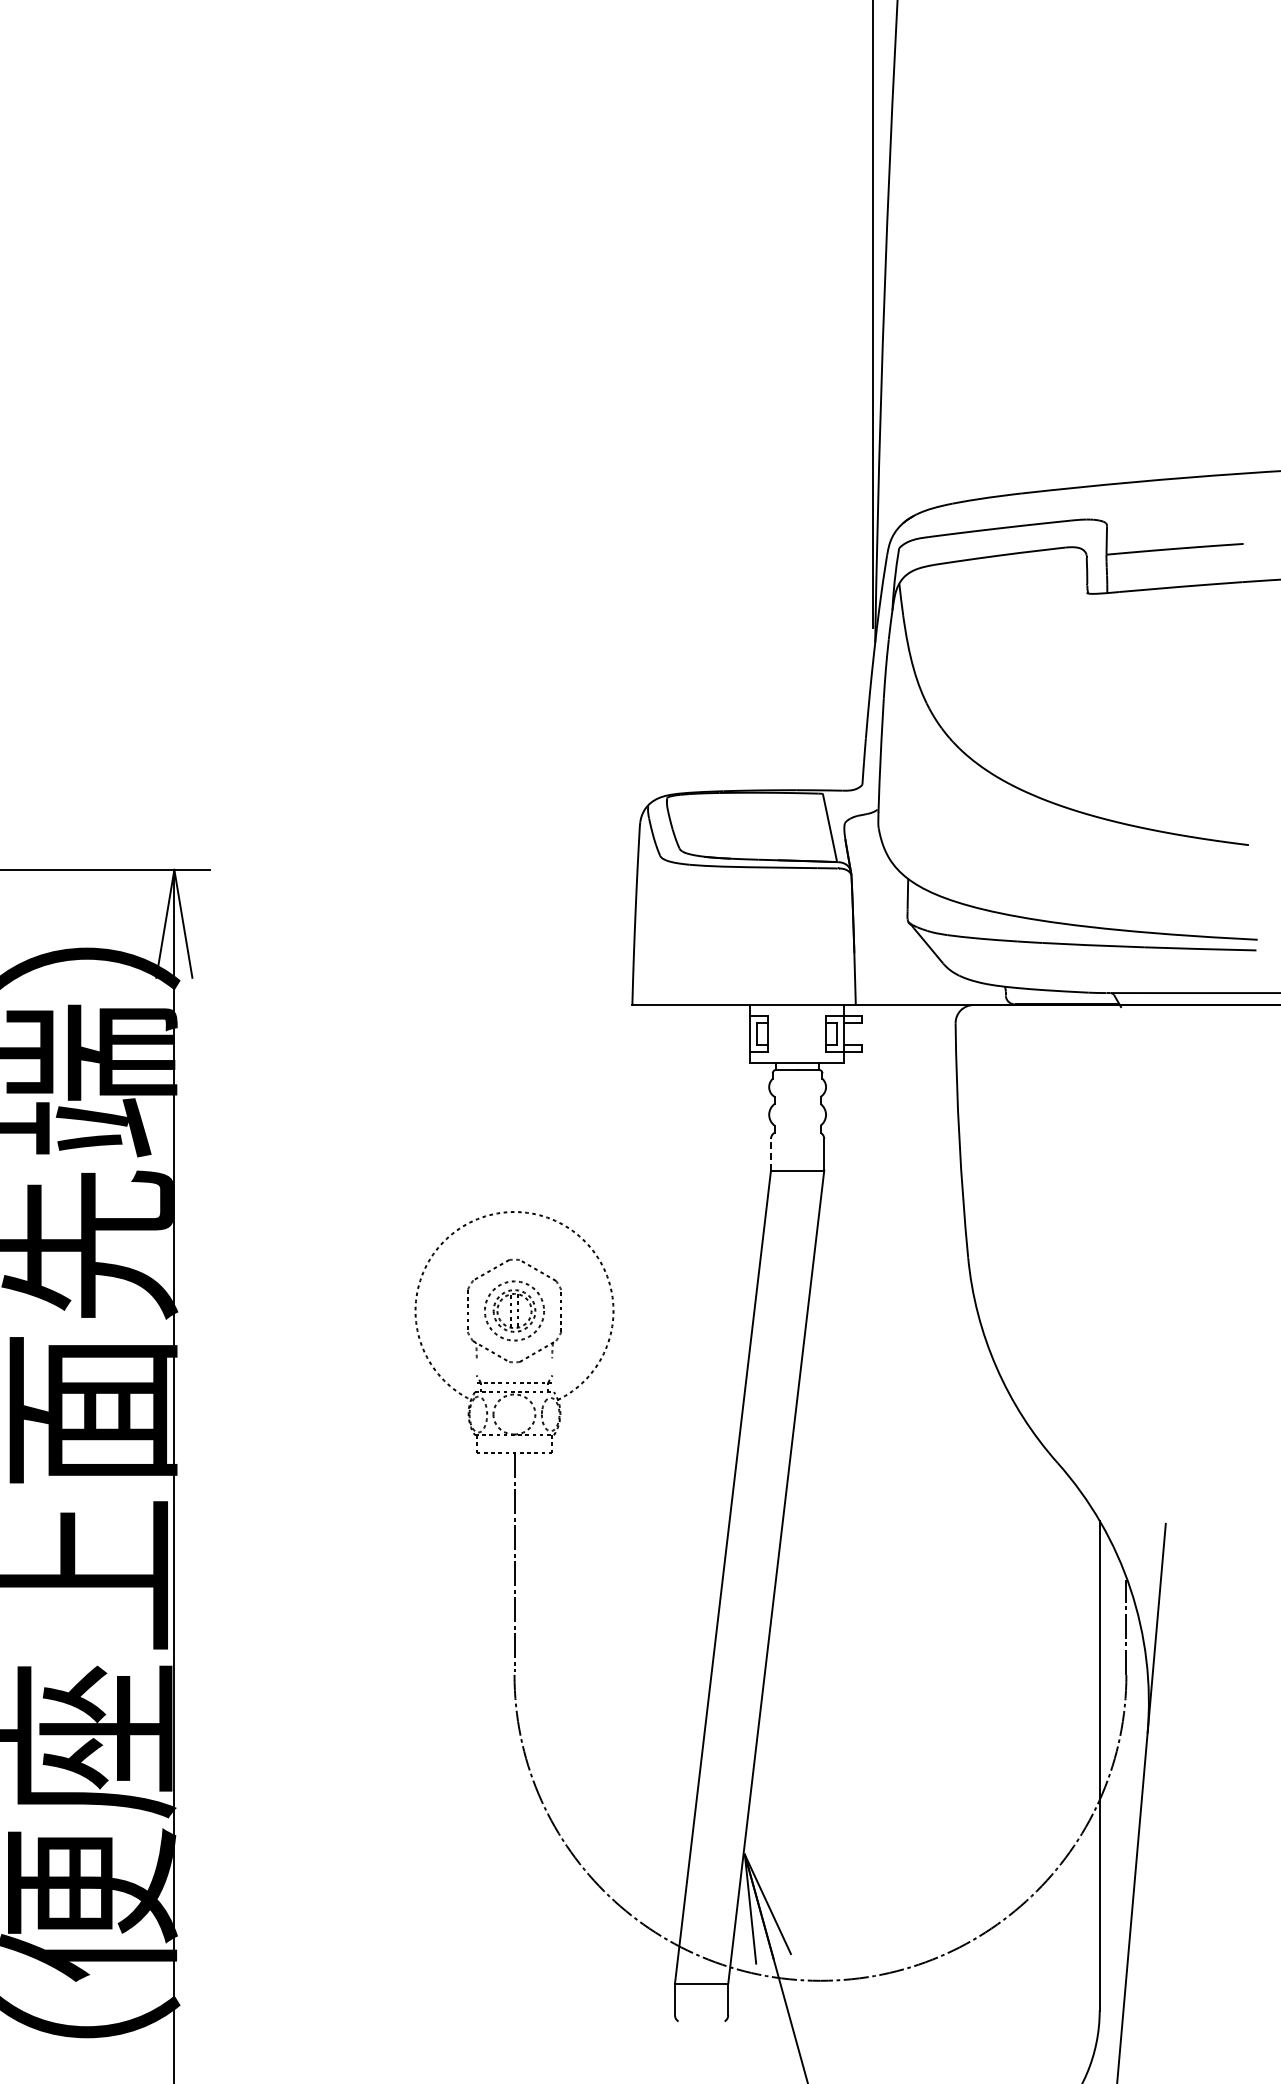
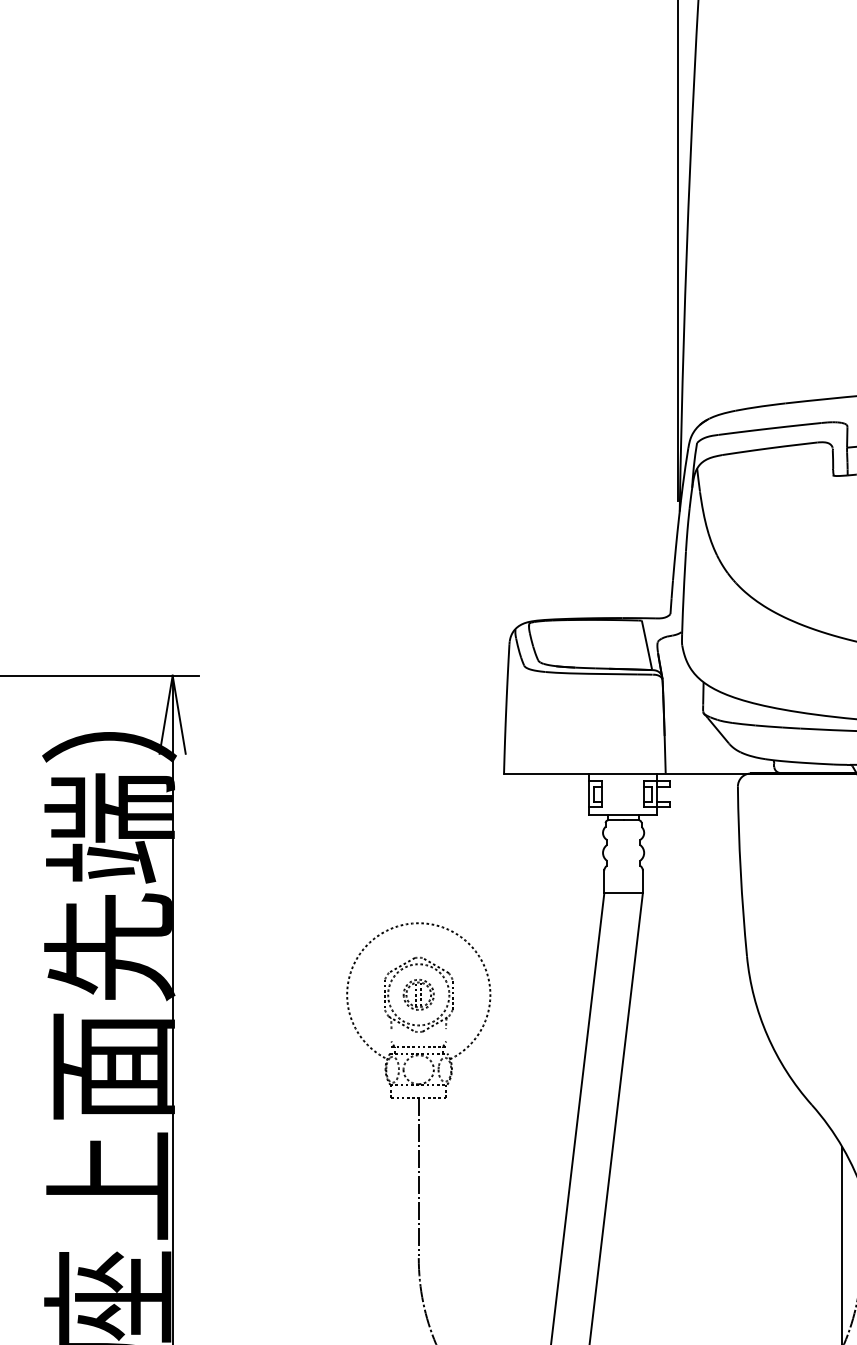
line: (770, 1154) -> (603, 881), dashed -> solid
circle: (514, 1310) -> (418, 994), size x1.43

